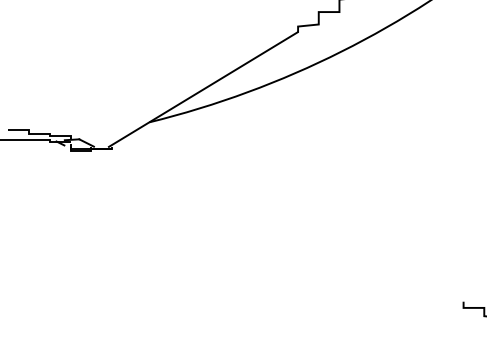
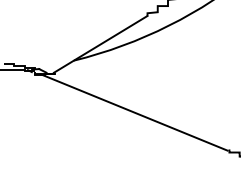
line: (269, 227) -> (133, 112), added

